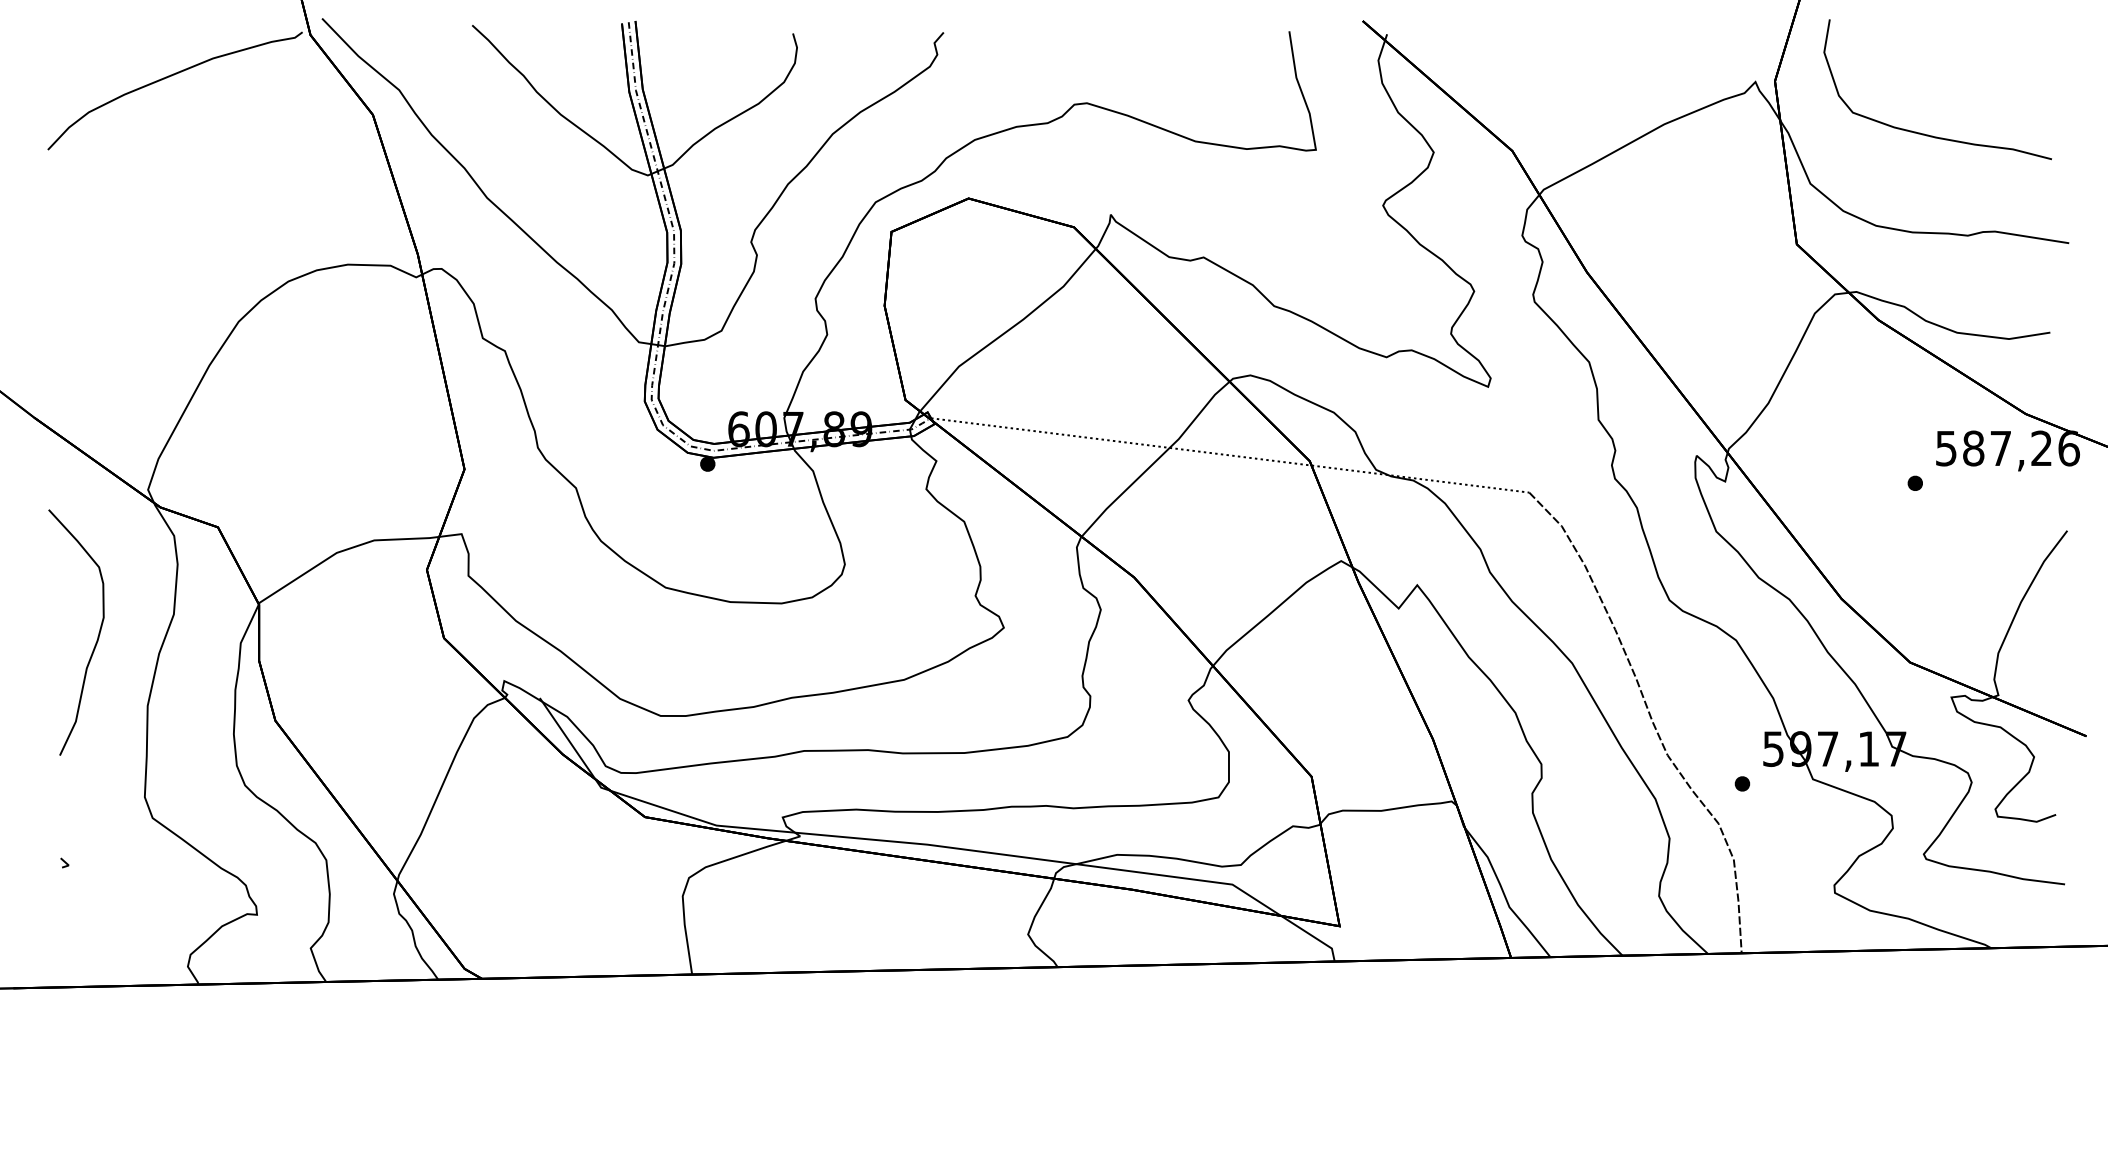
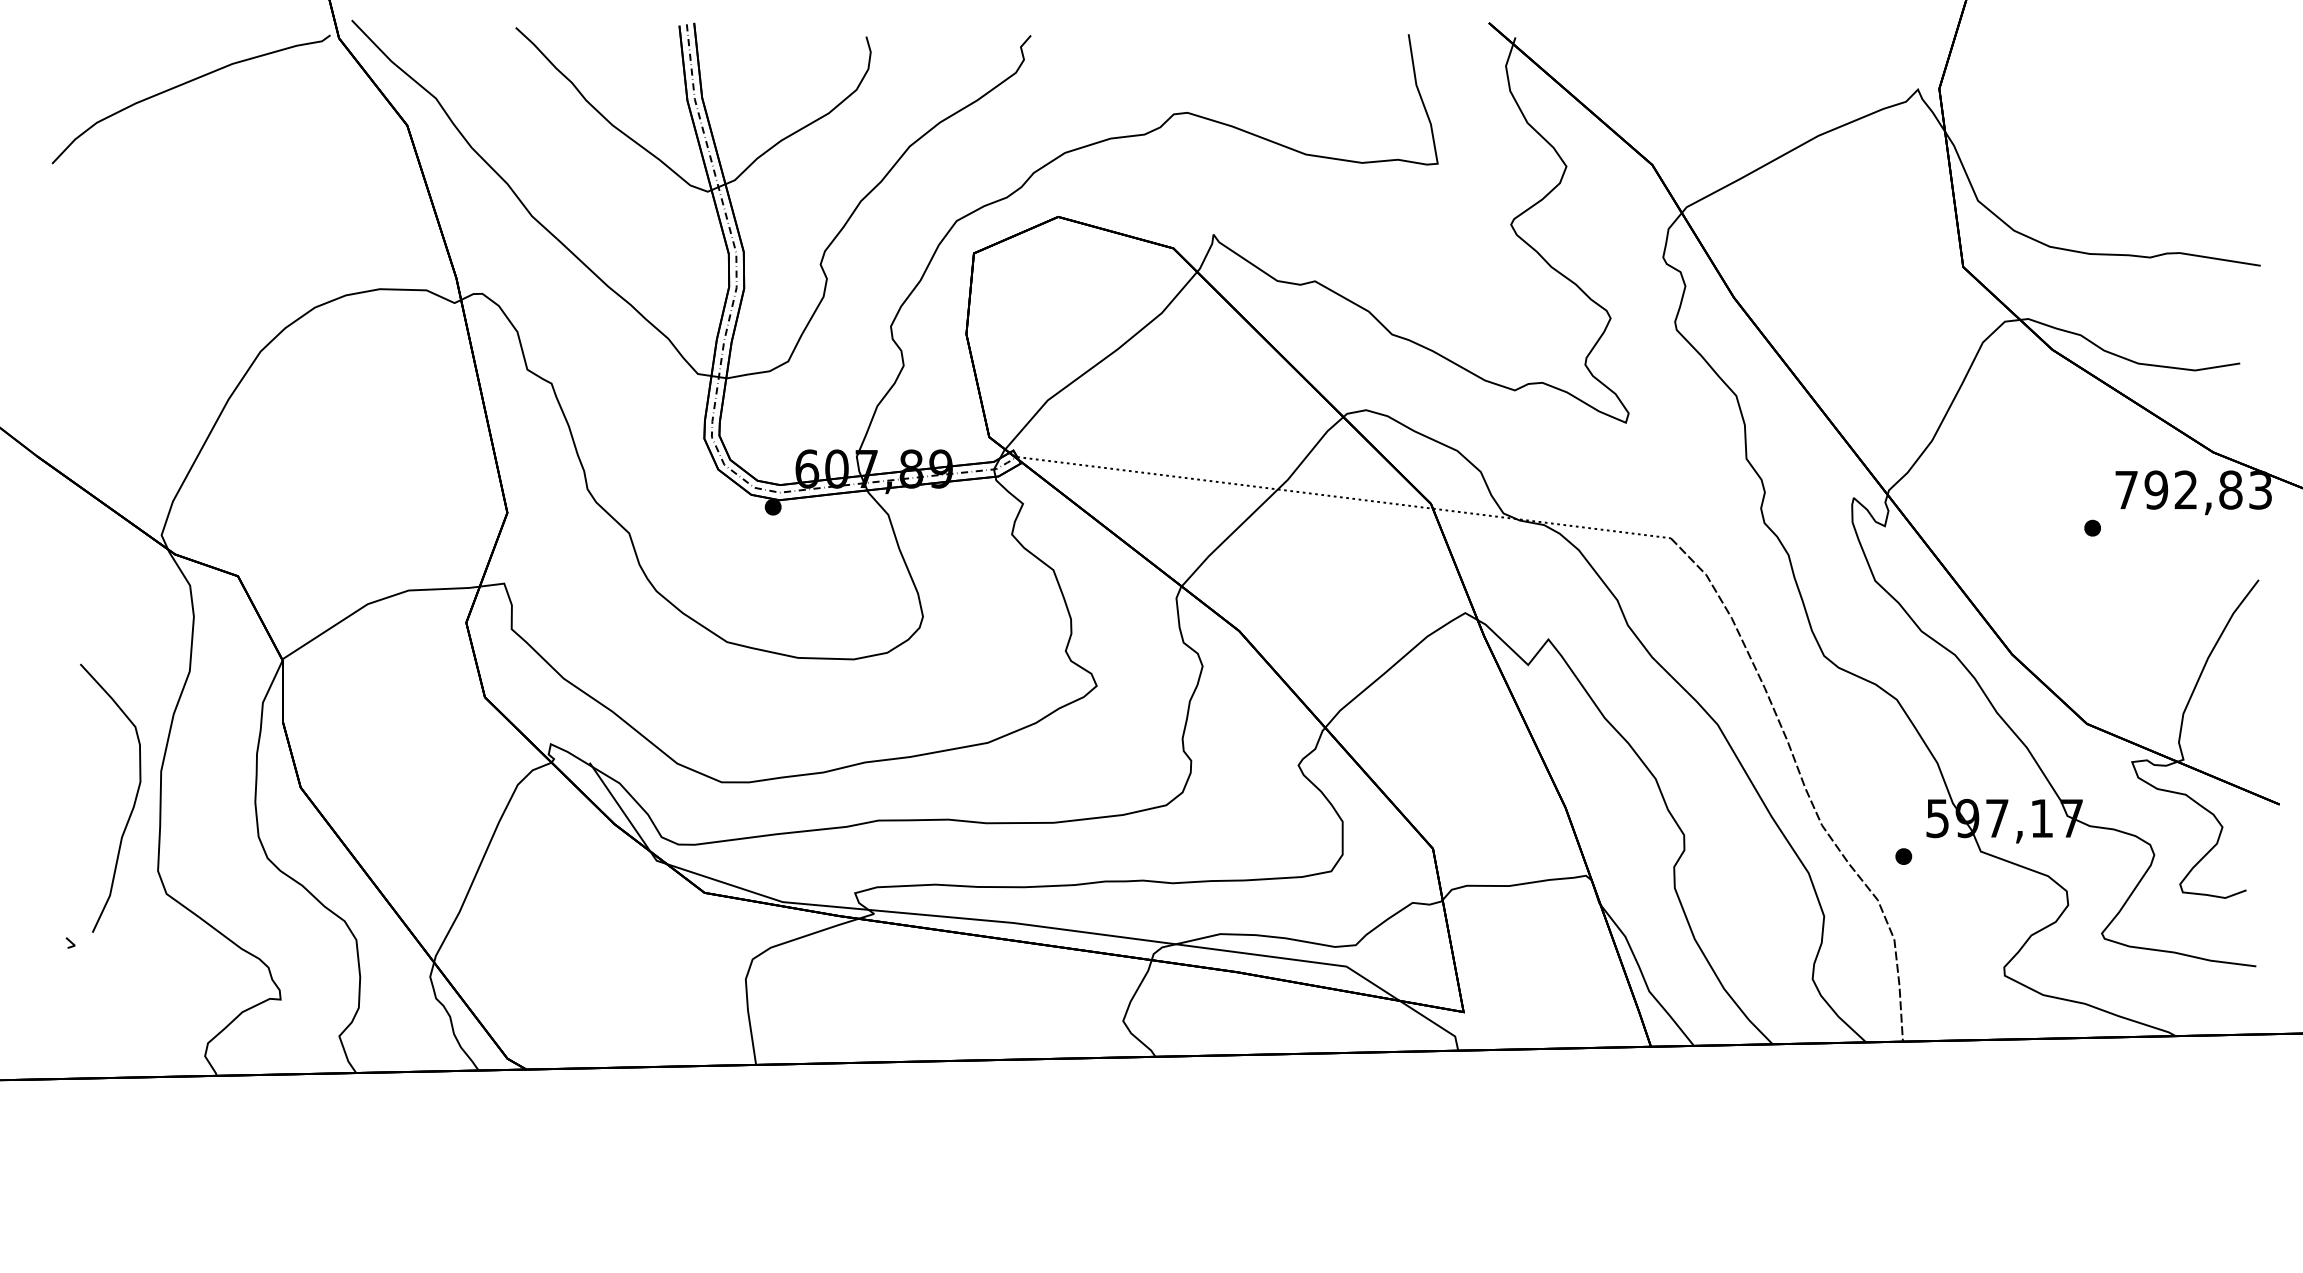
curve: (1924, 133) -> (2102, 145), removed
text: (2007, 448) -> (2193, 490), 587,26 -> 792,83
curve: (97, 636) -> (133, 802), moved

